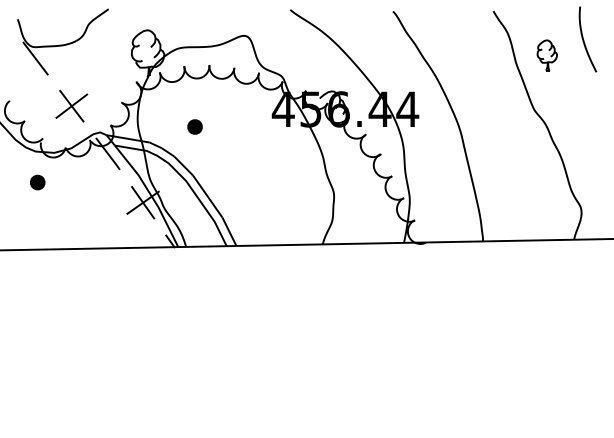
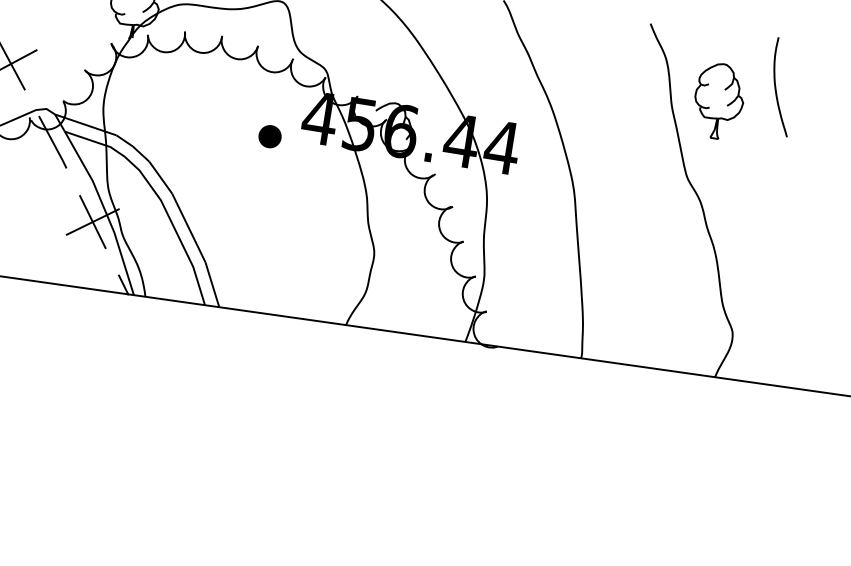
part: (547, 55) -> (719, 101), size x1.67
part: (194, 126) -> (269, 135), moved

